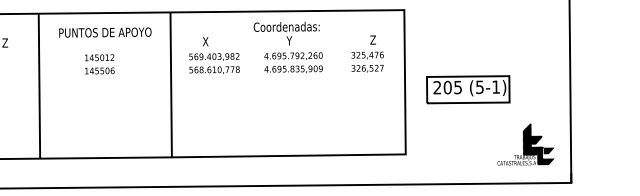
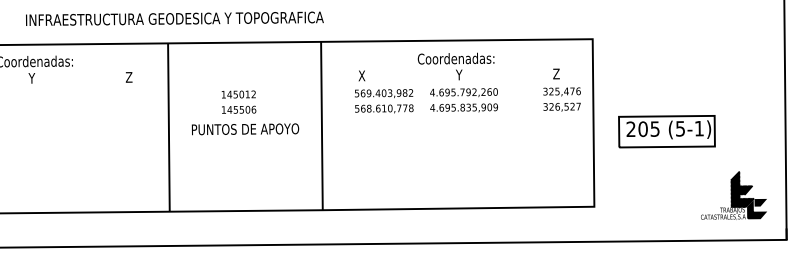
text: (105, 32) -> (245, 129), moved
text: (367, 62) -> (561, 99), moved
text: (214, 63) -> (384, 101), moved

